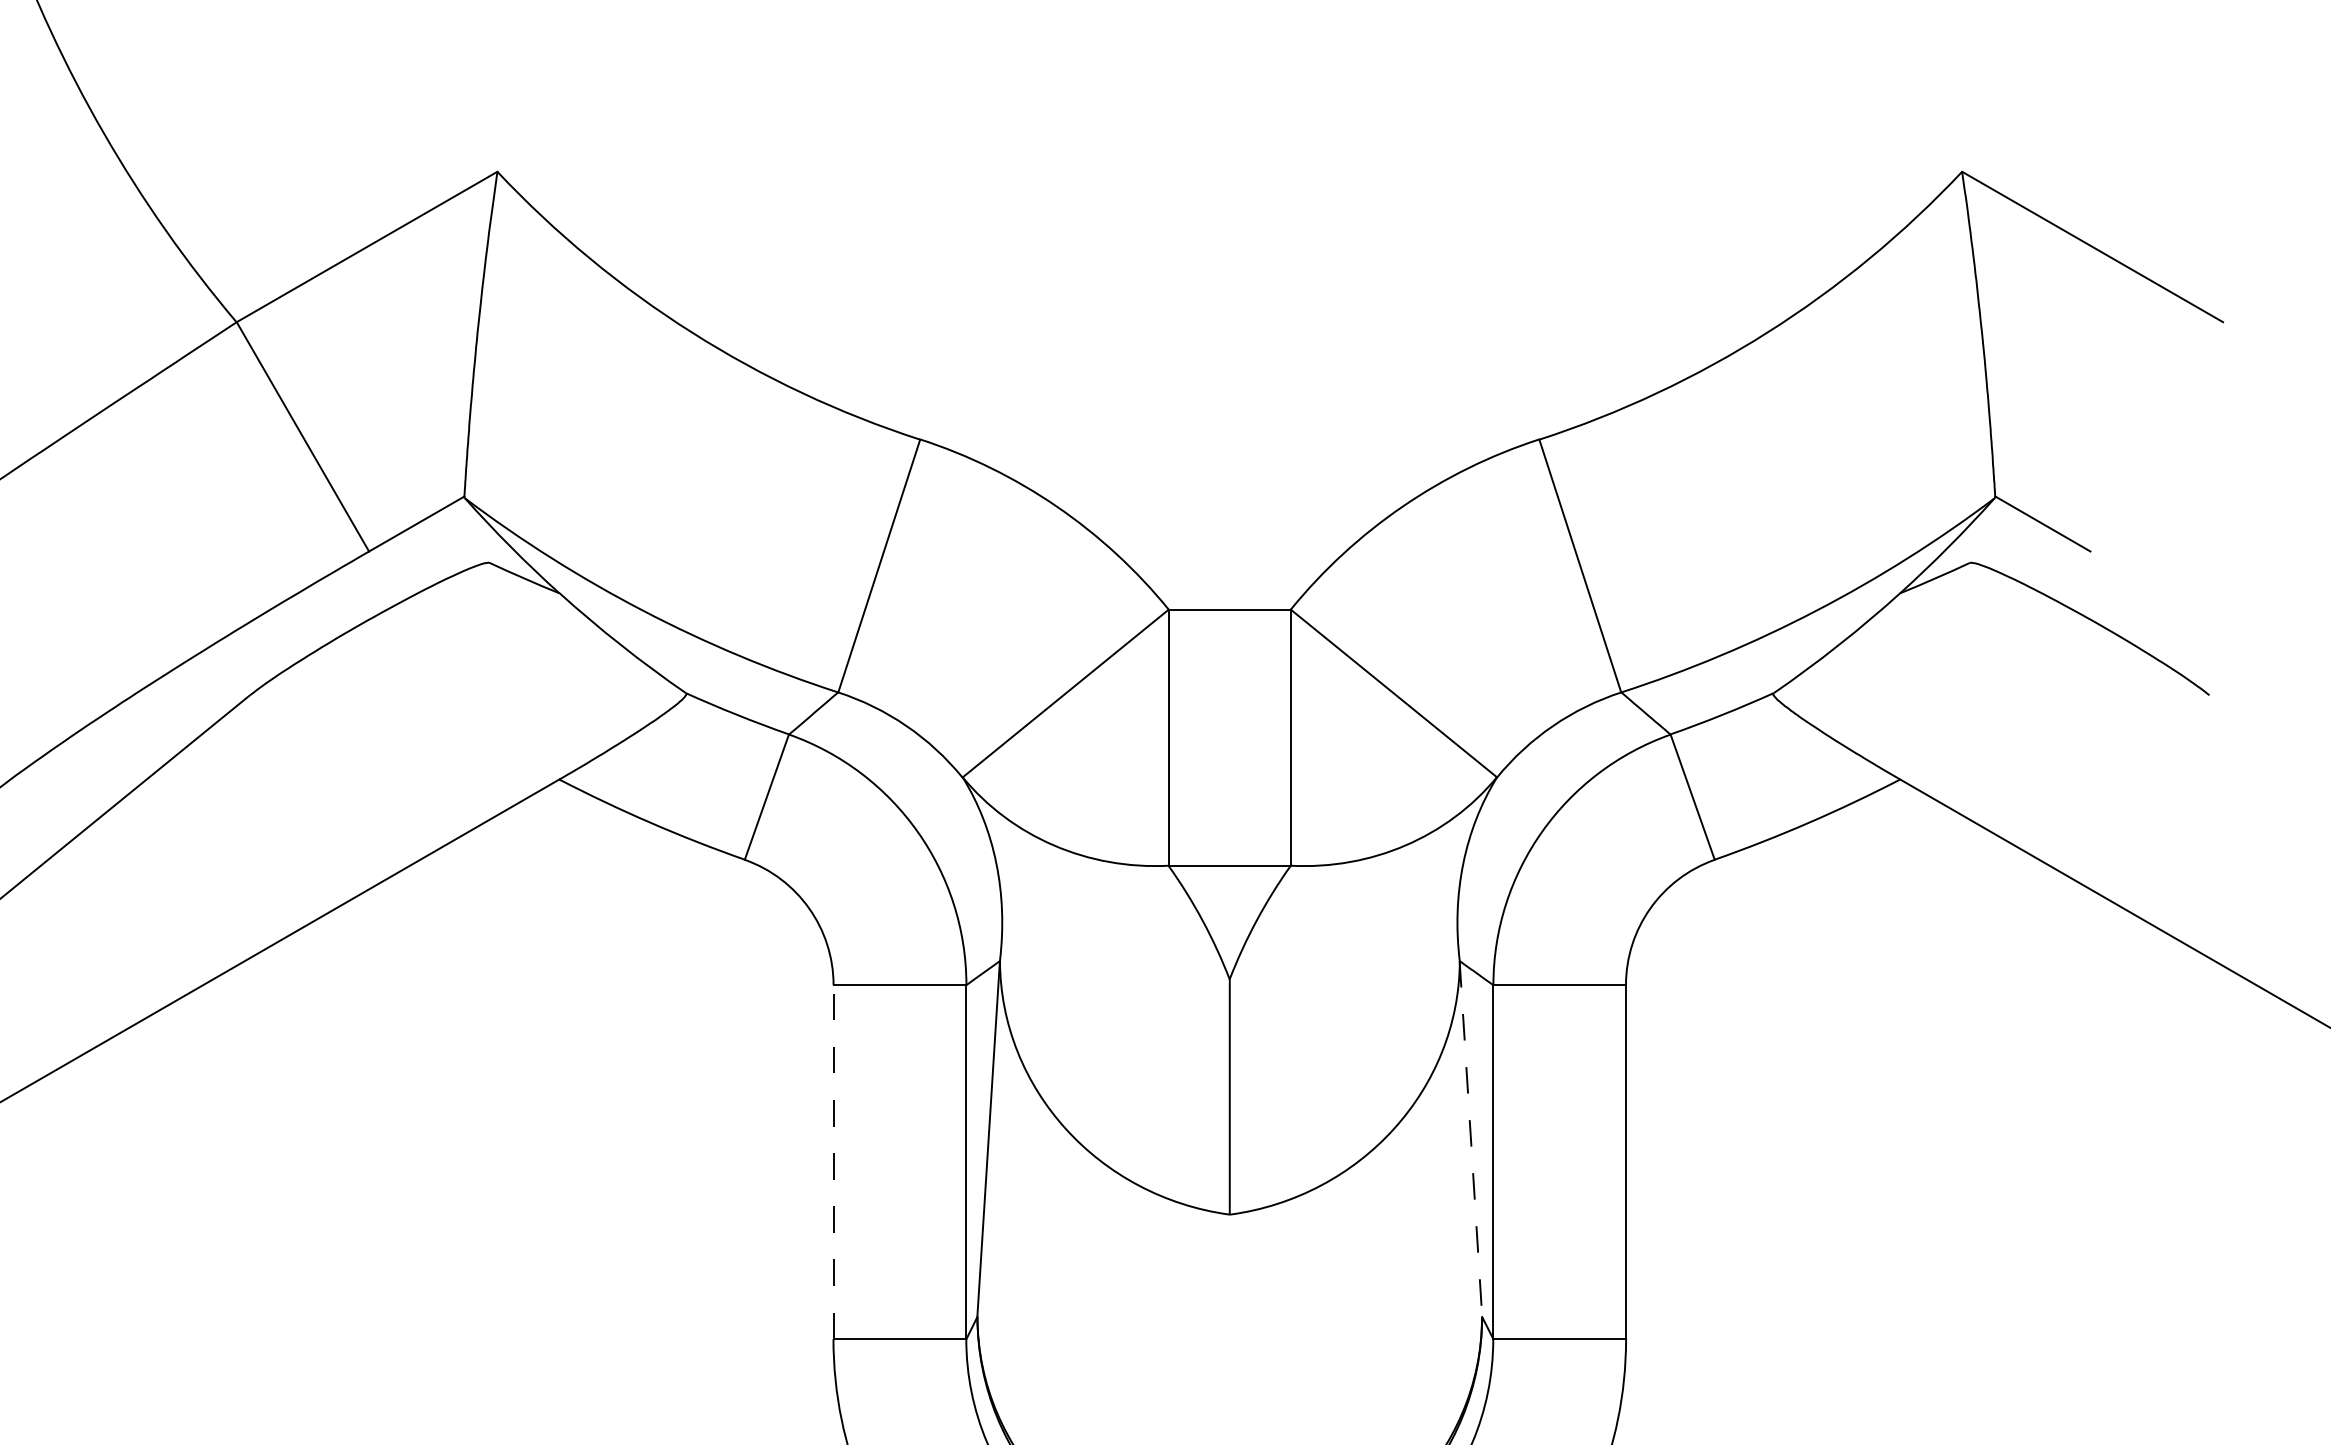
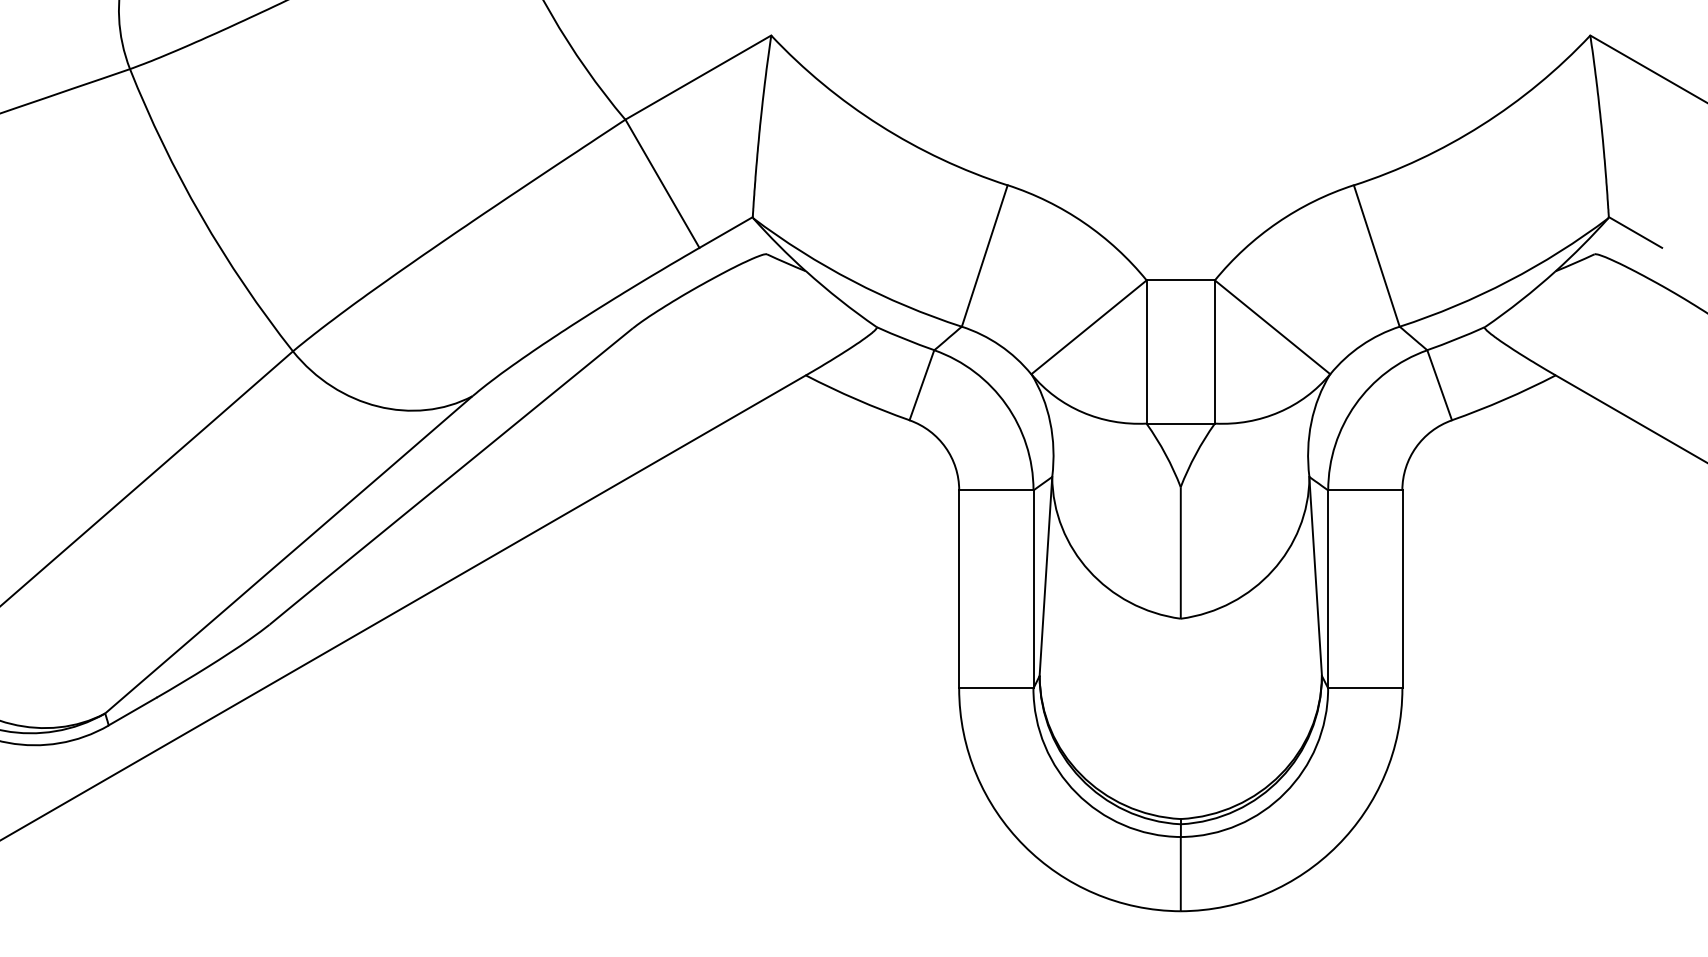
line: (1470, 1139) -> (1315, 576), dashed -> solid
line: (834, 1162) -> (959, 589), dashed -> solid

